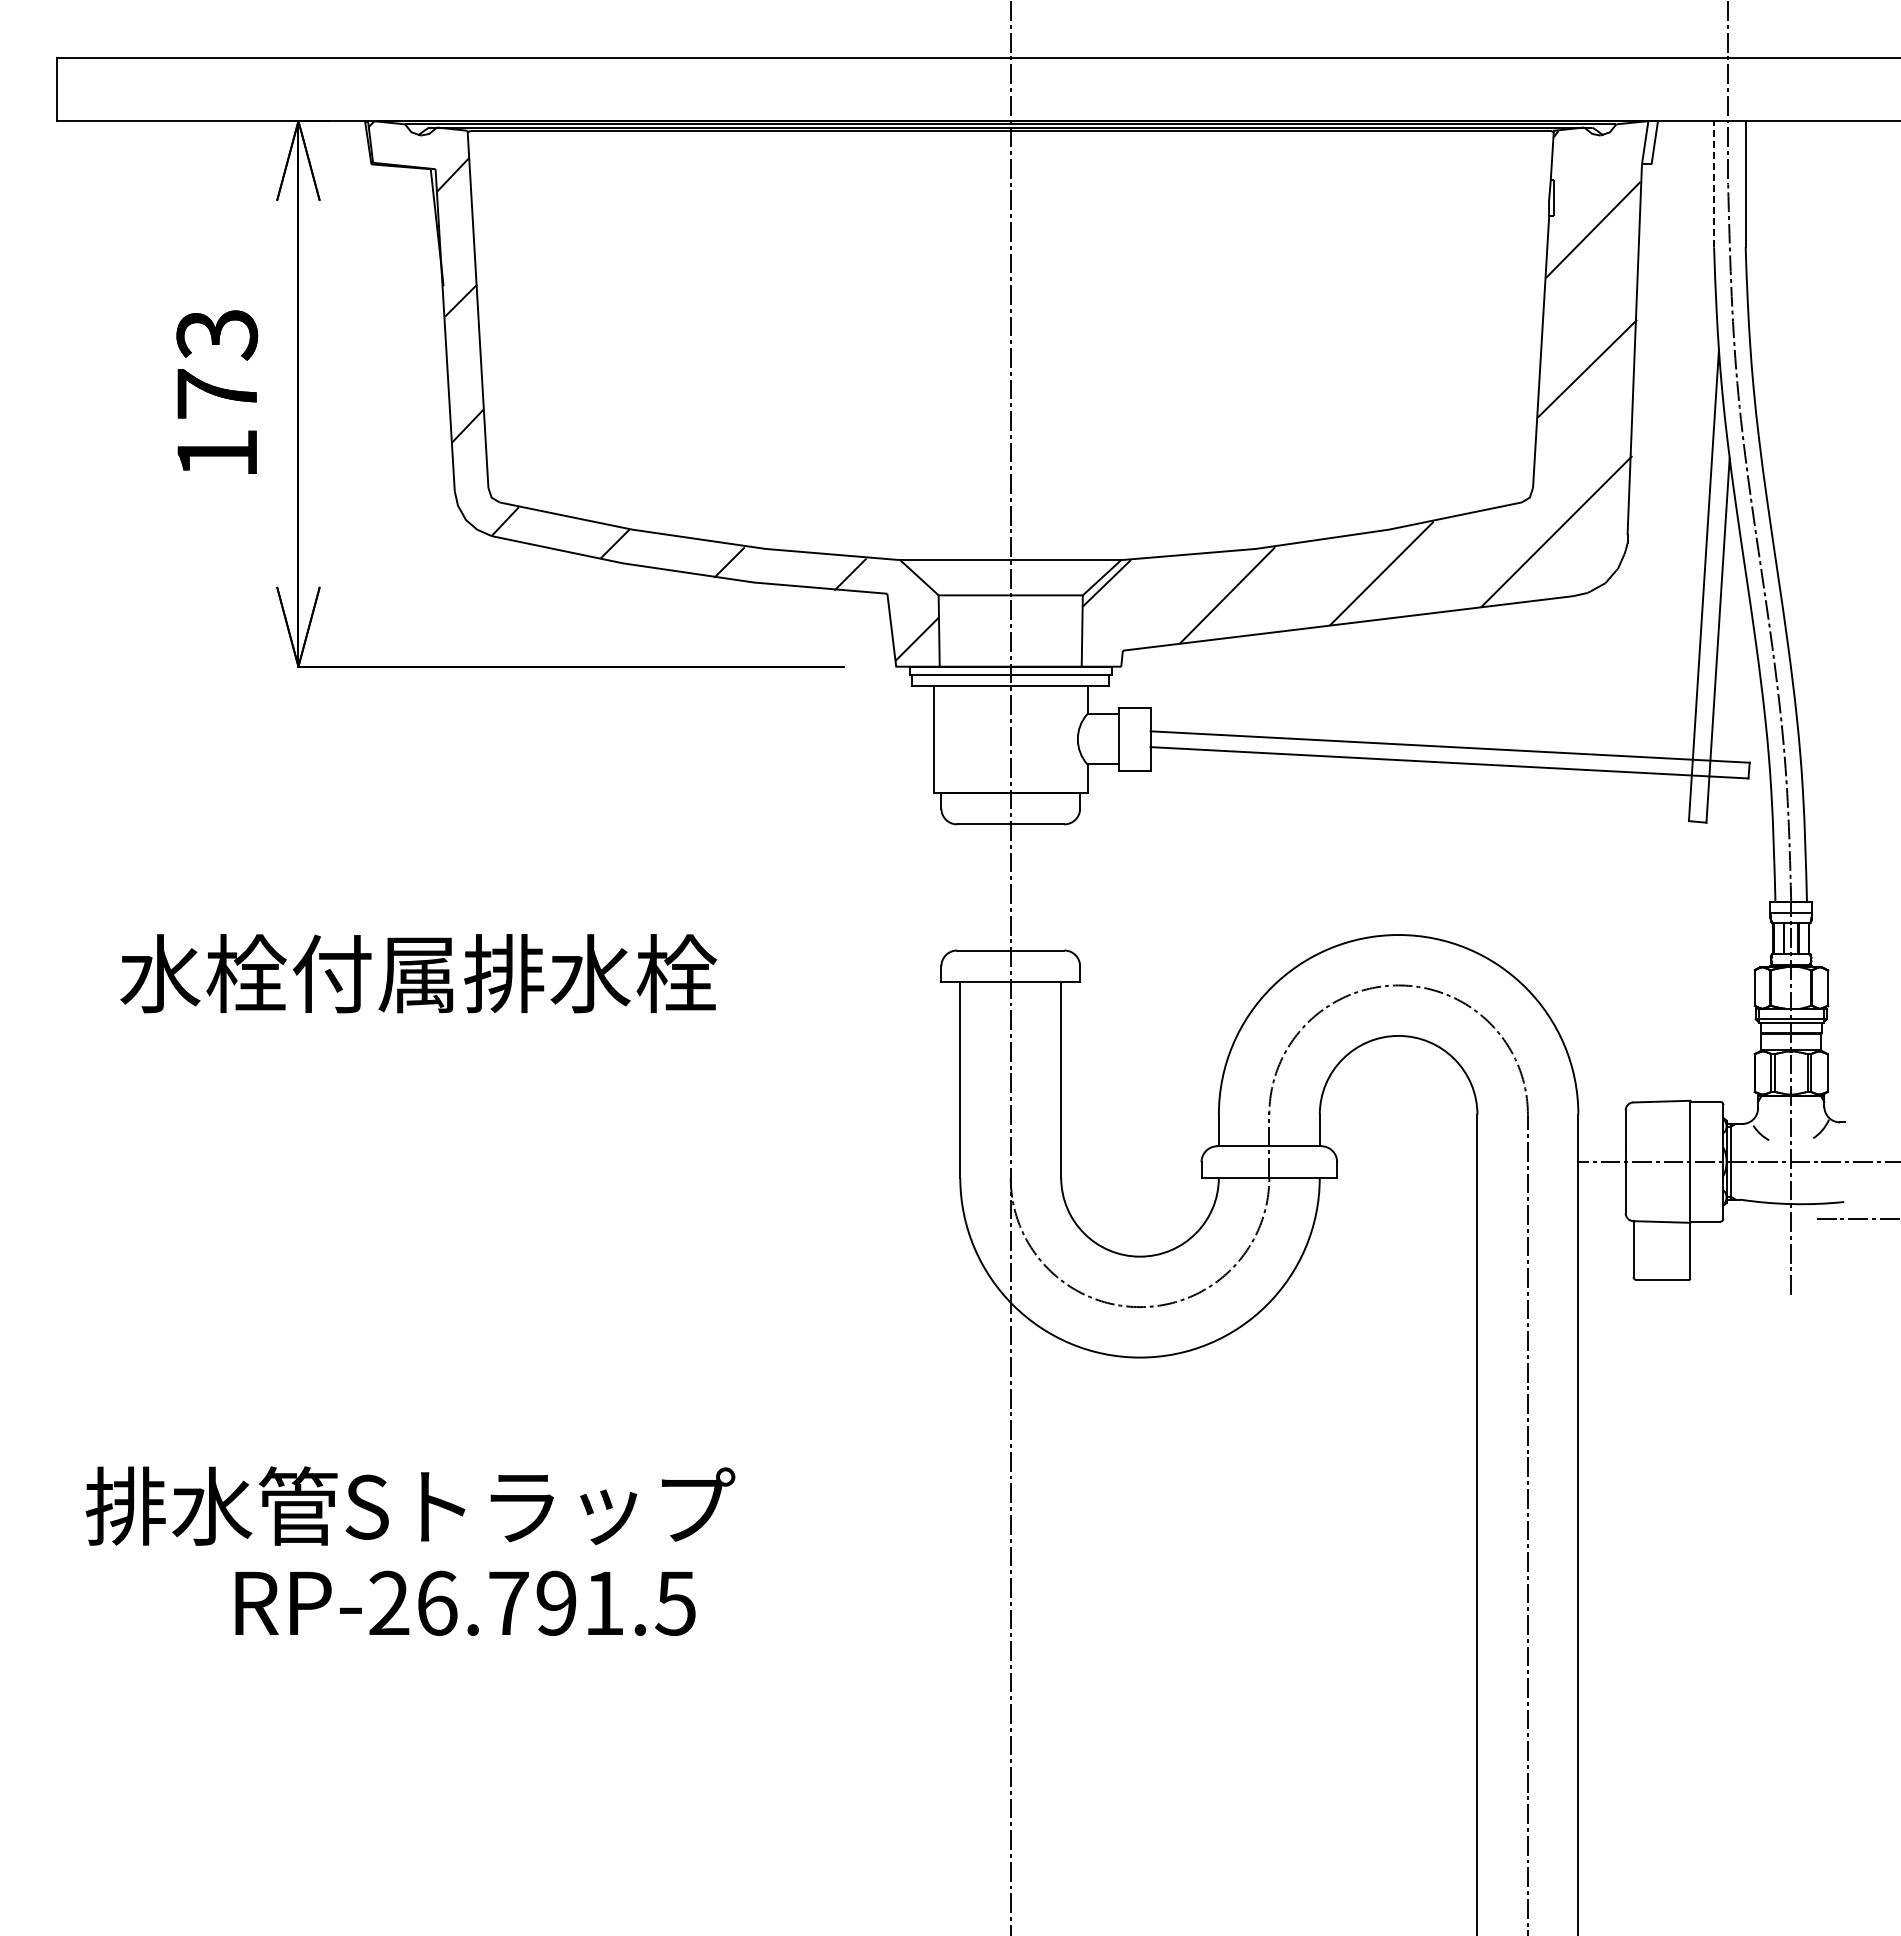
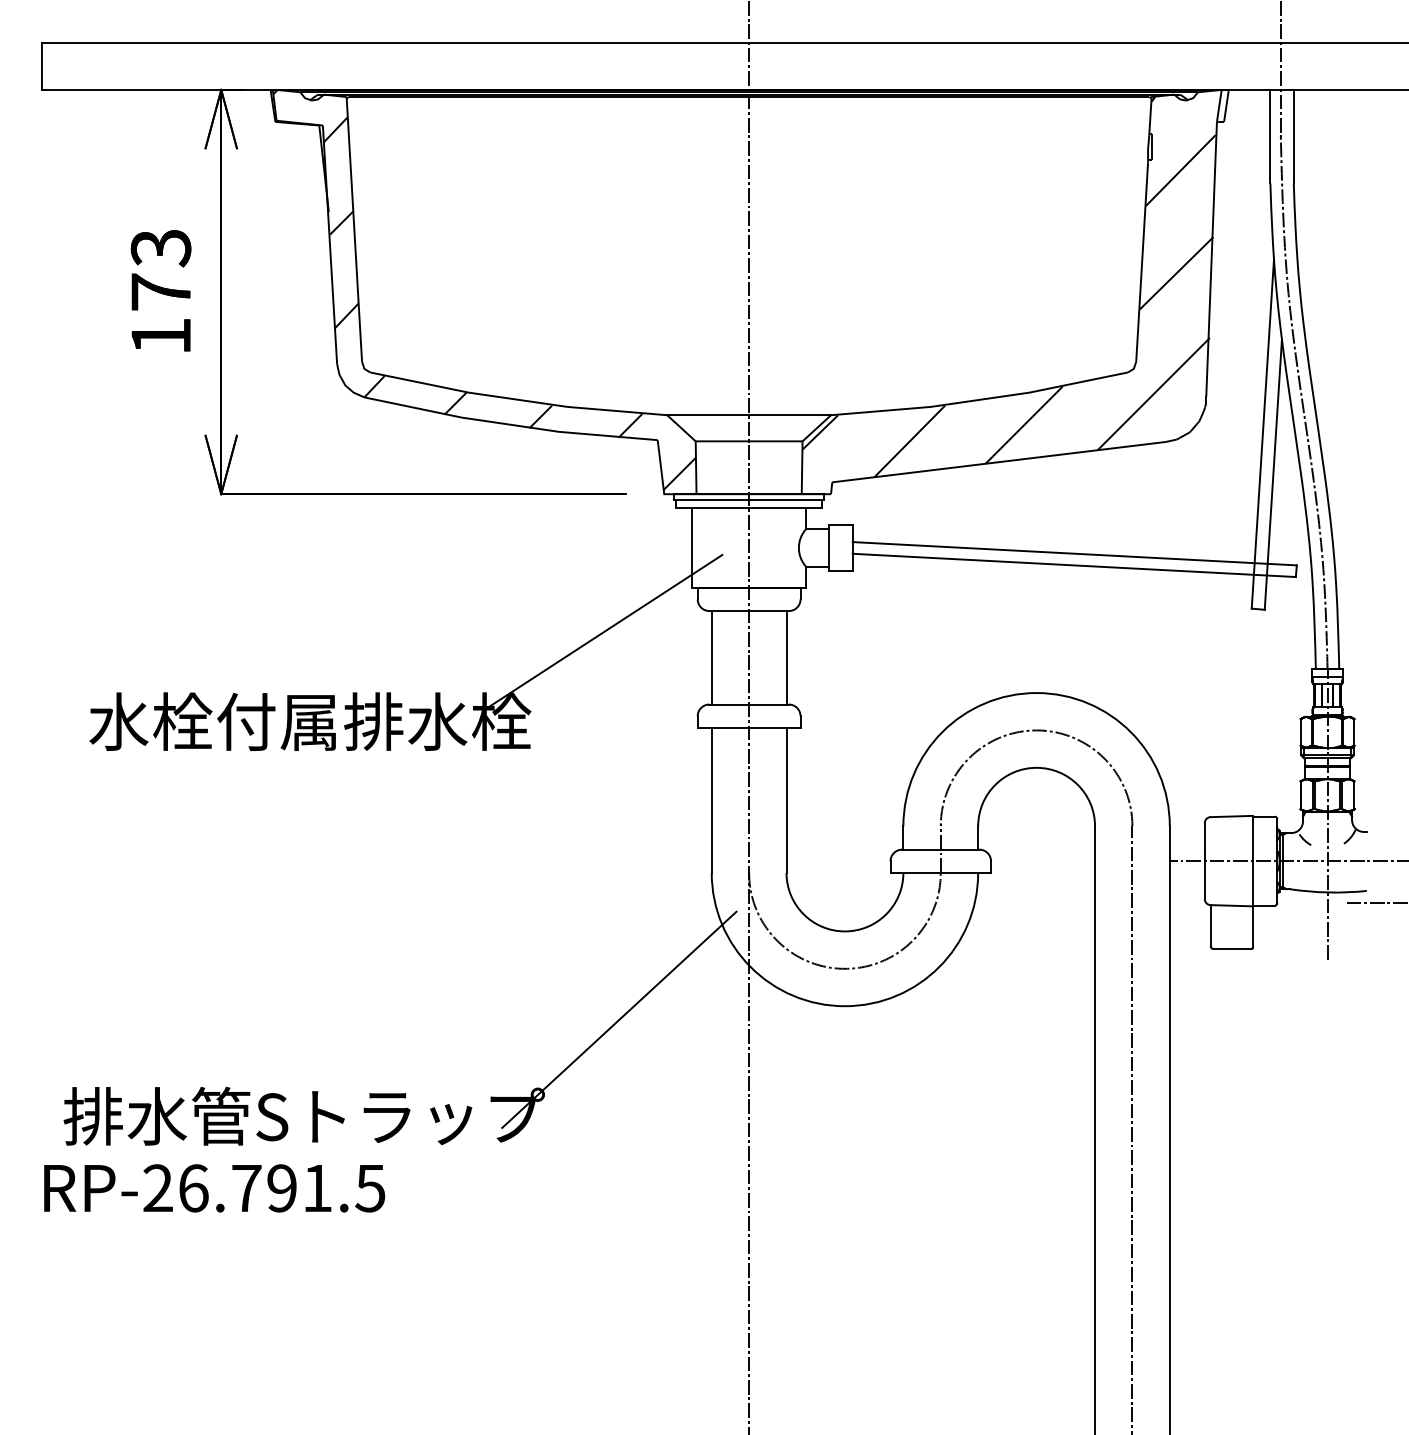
line: (1714, 183) -> (1270, 136), dashed -> solid
line: (813, 852) -> (602, 631), added
line: (960, 887) -> (711, 657), added
line: (1061, 887) -> (786, 657), added
line: (835, 1375) -> (619, 1019), added
text: (465, 1602) -> (214, 1187), moved

